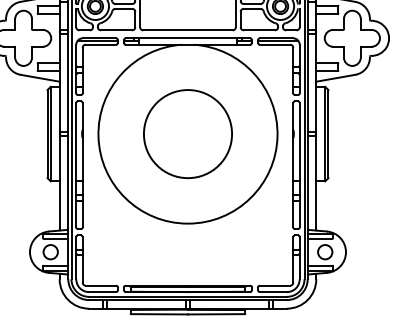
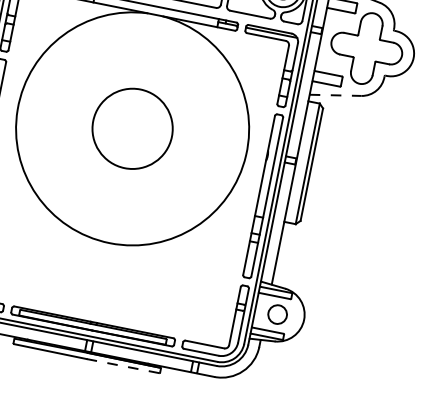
line: (335, 78) -> (335, 95), solid -> dashed
circle: (187, 133) -> (132, 128), size x0.7
line: (216, 314) -> (122, 366), solid -> dashed

